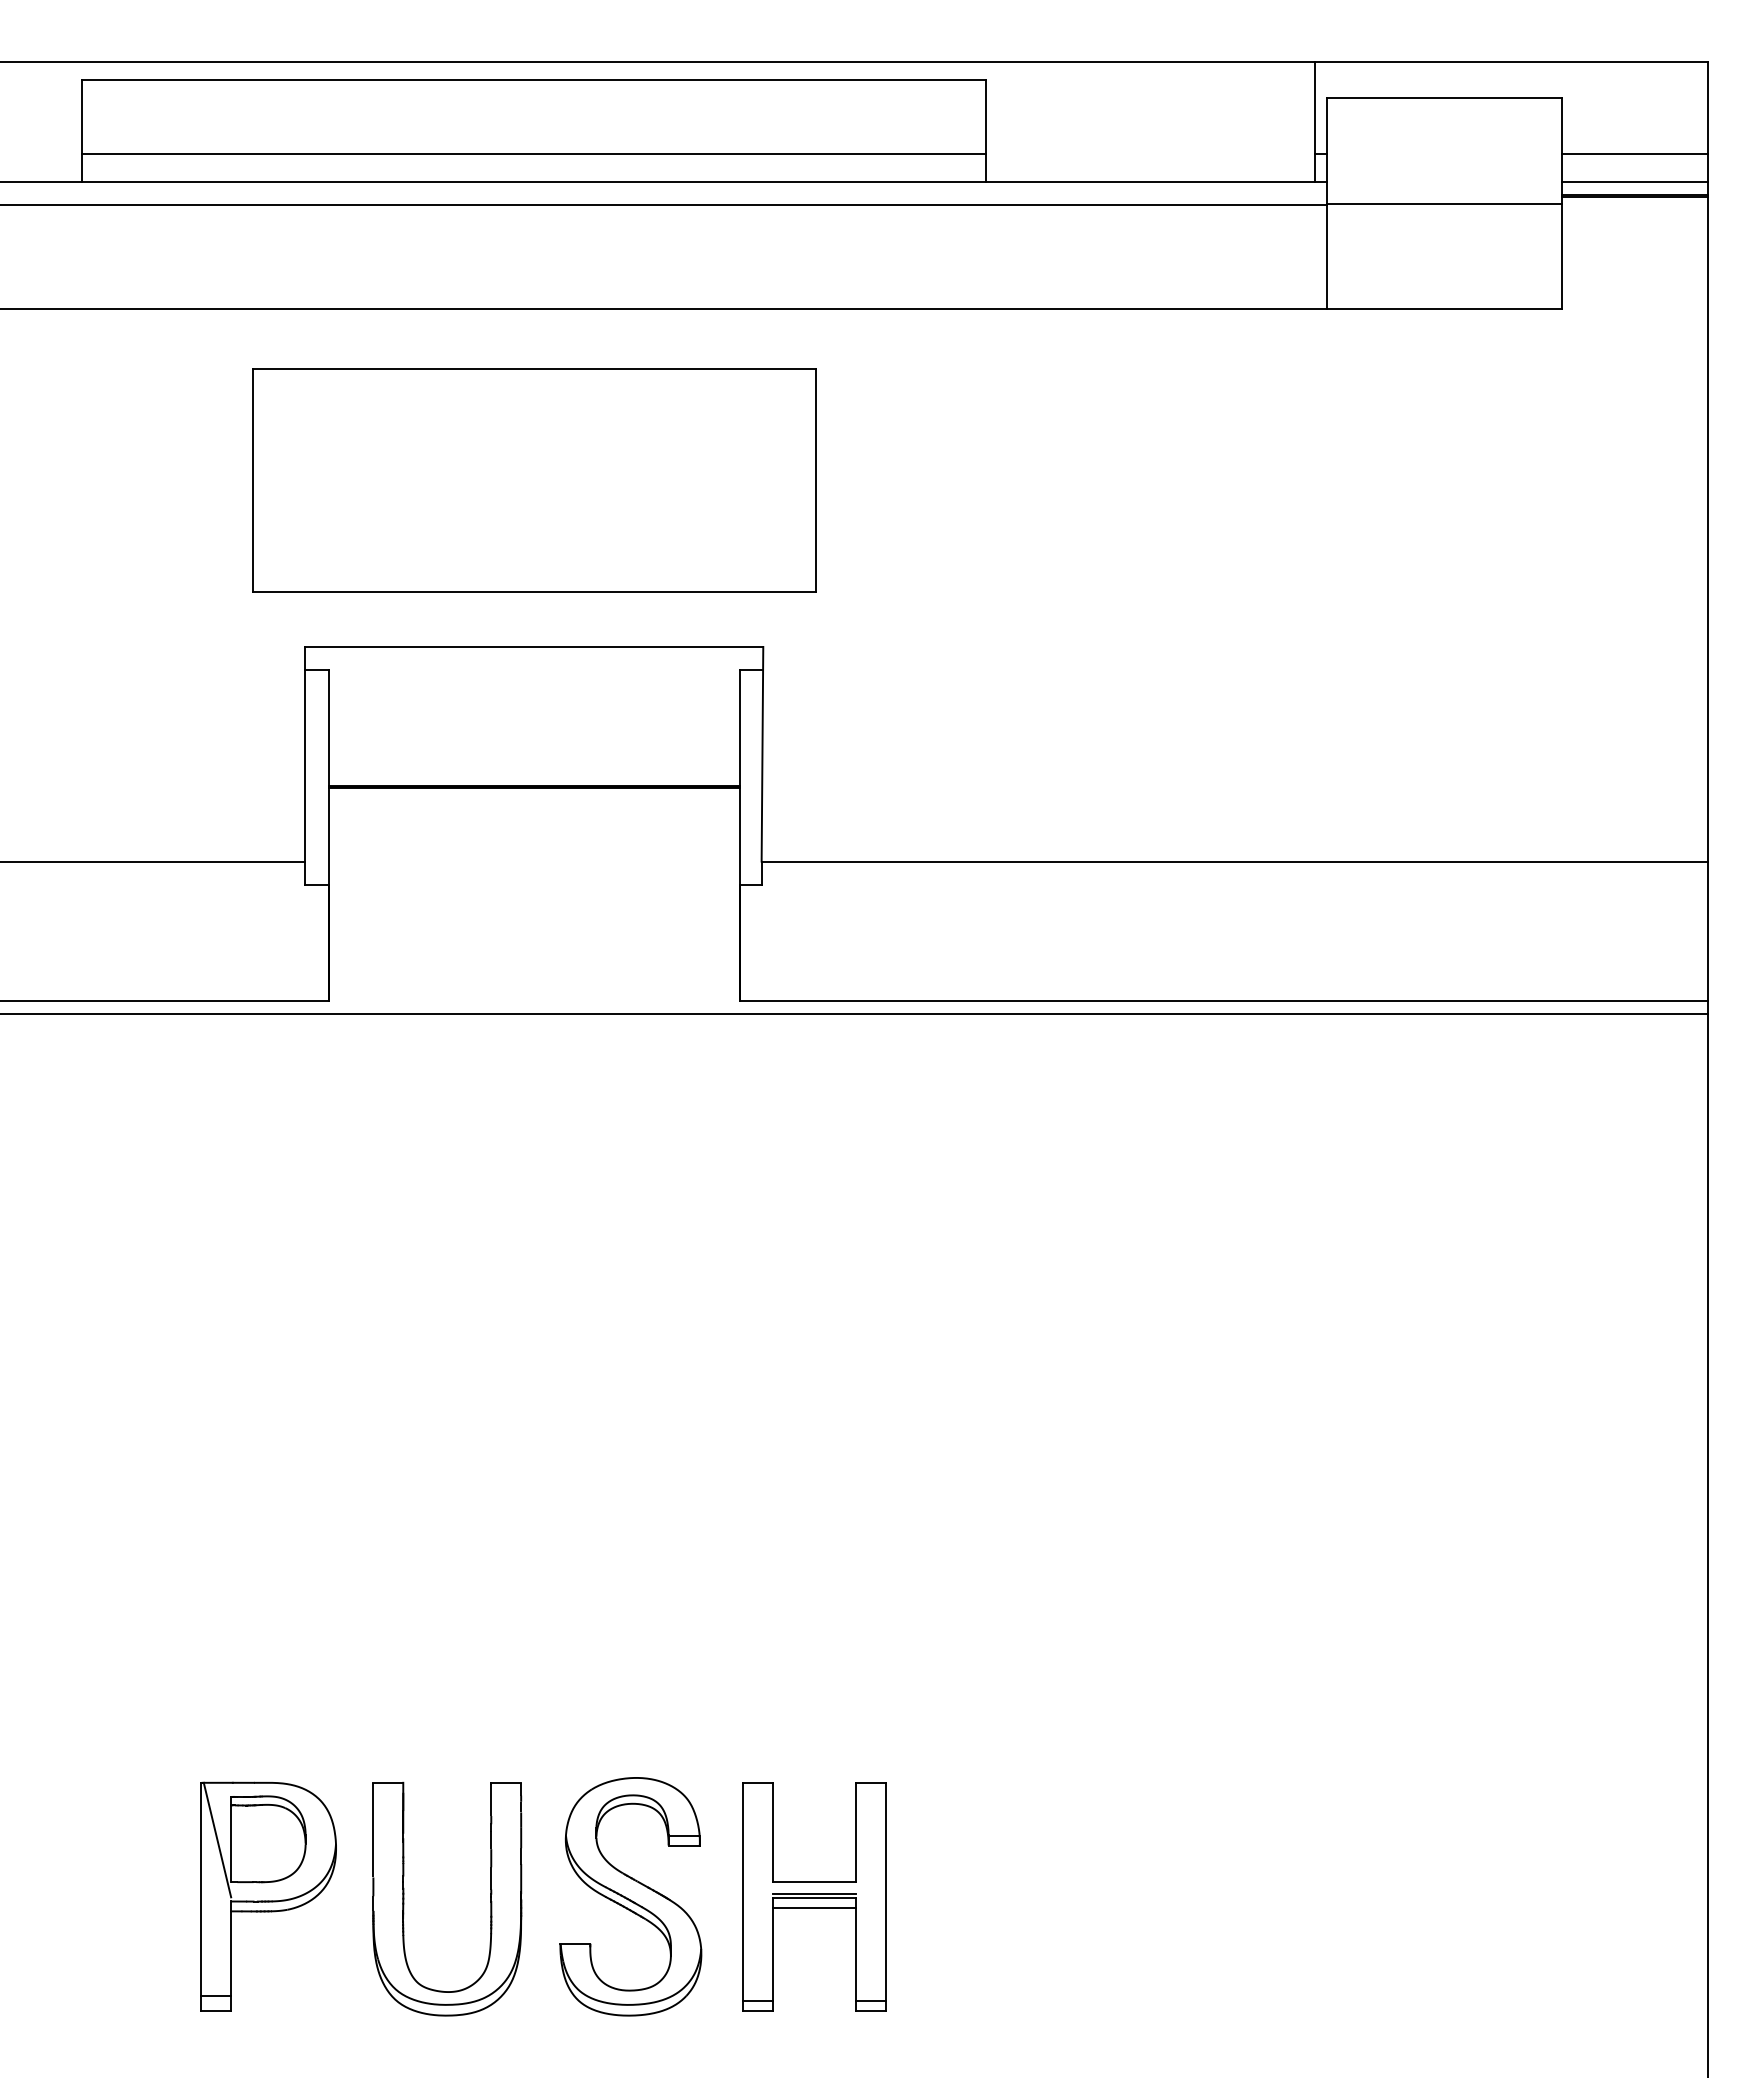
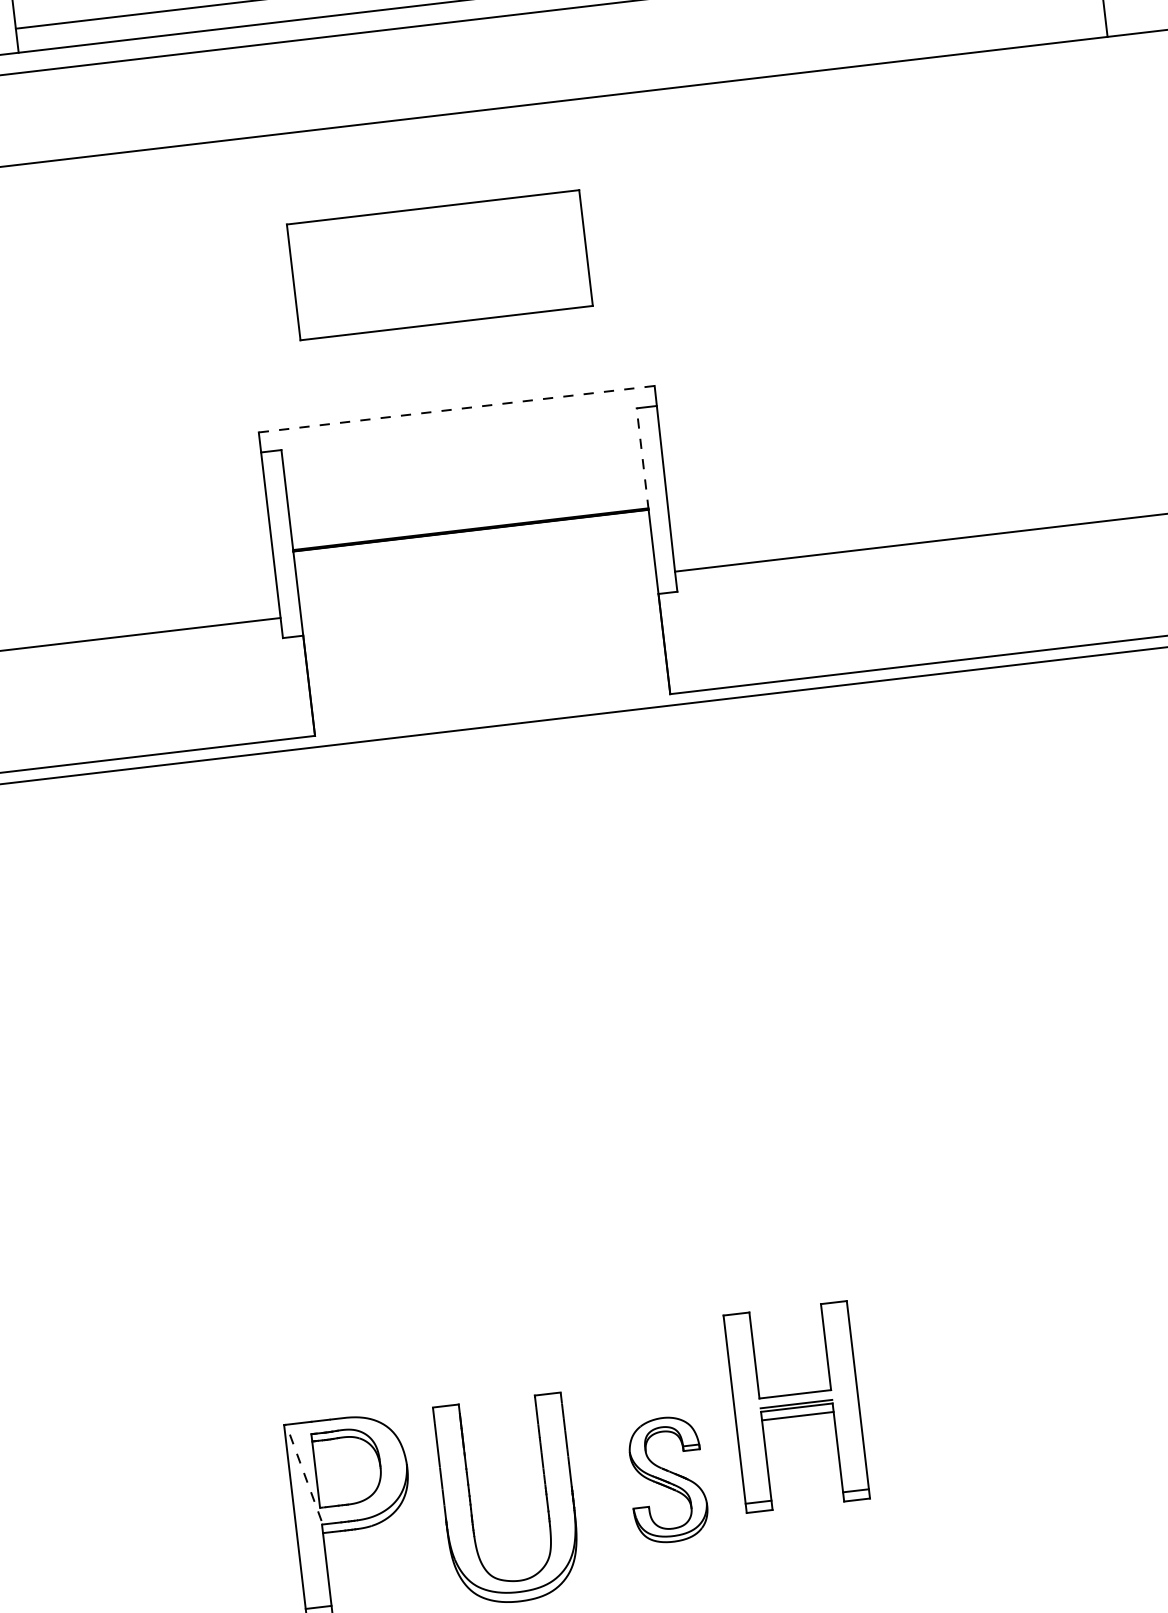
part: (534, 480) -> (439, 265), size x0.6
line: (534, 647) -> (456, 409), solid -> dashed
line: (739, 728) -> (642, 458), solid -> dashed
line: (217, 1840) -> (304, 1473), solid -> dashed
part: (630, 1896) -> (666, 1479), size x0.6
part: (814, 1896) -> (796, 1406), moved

